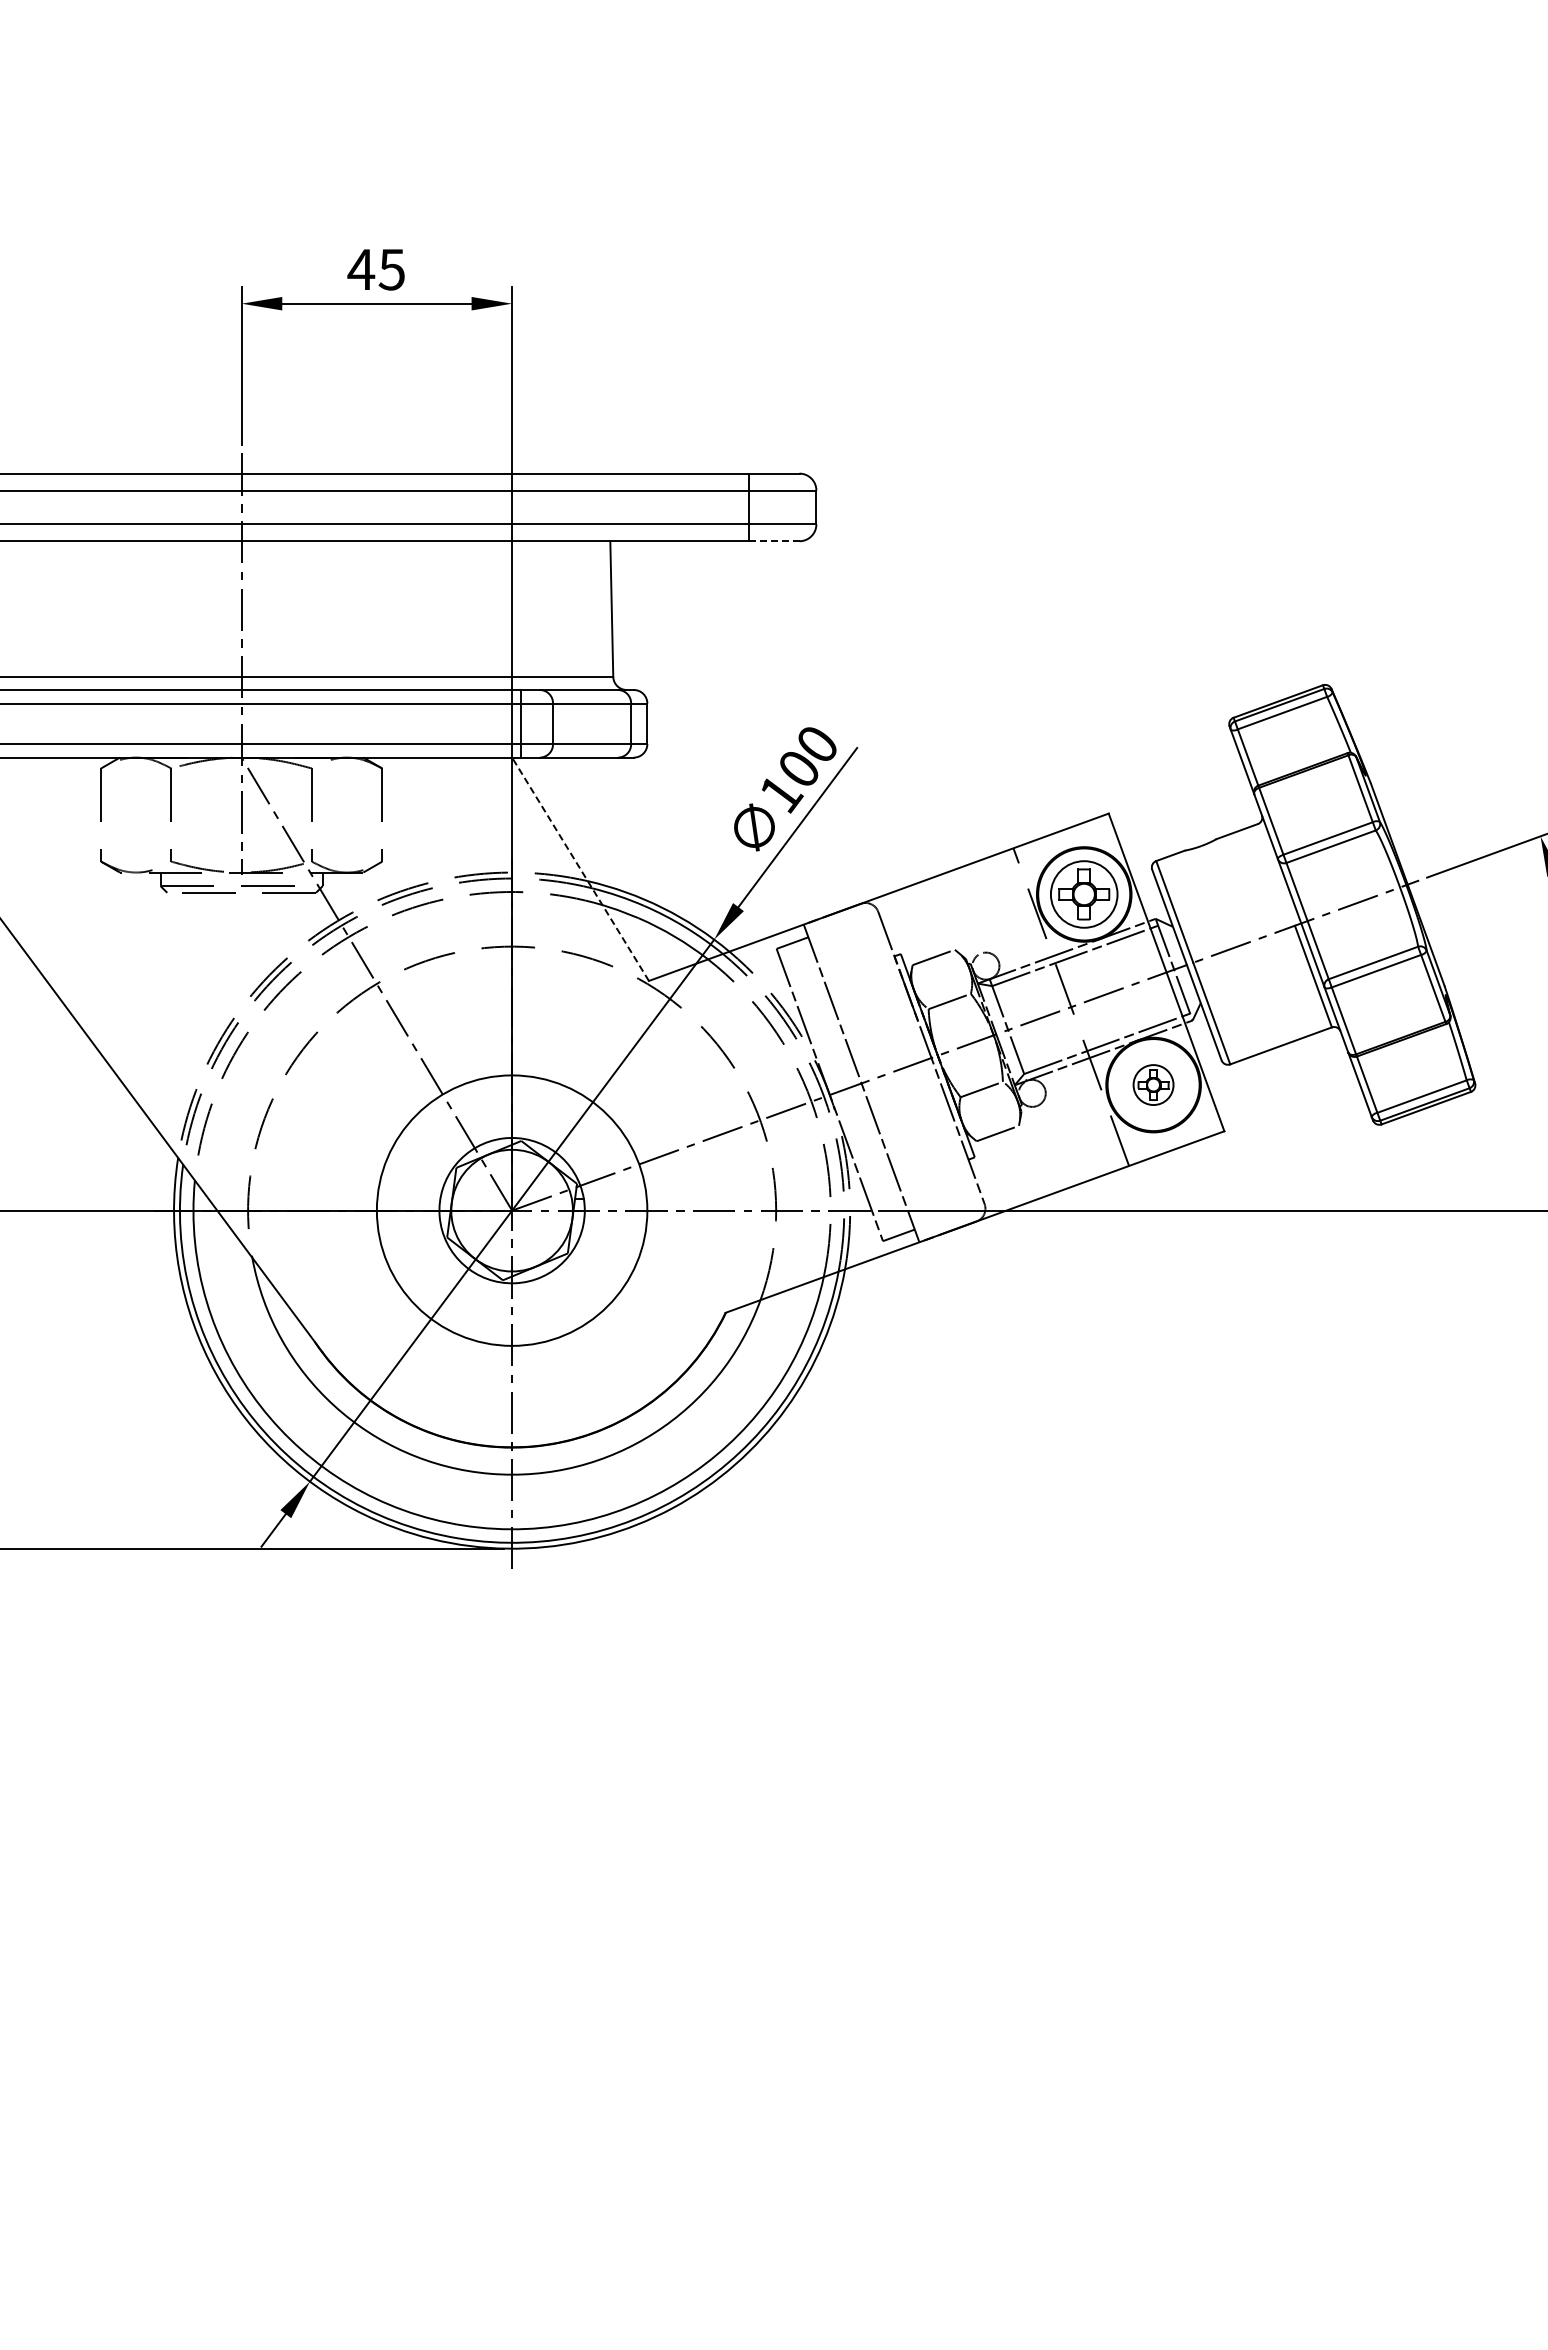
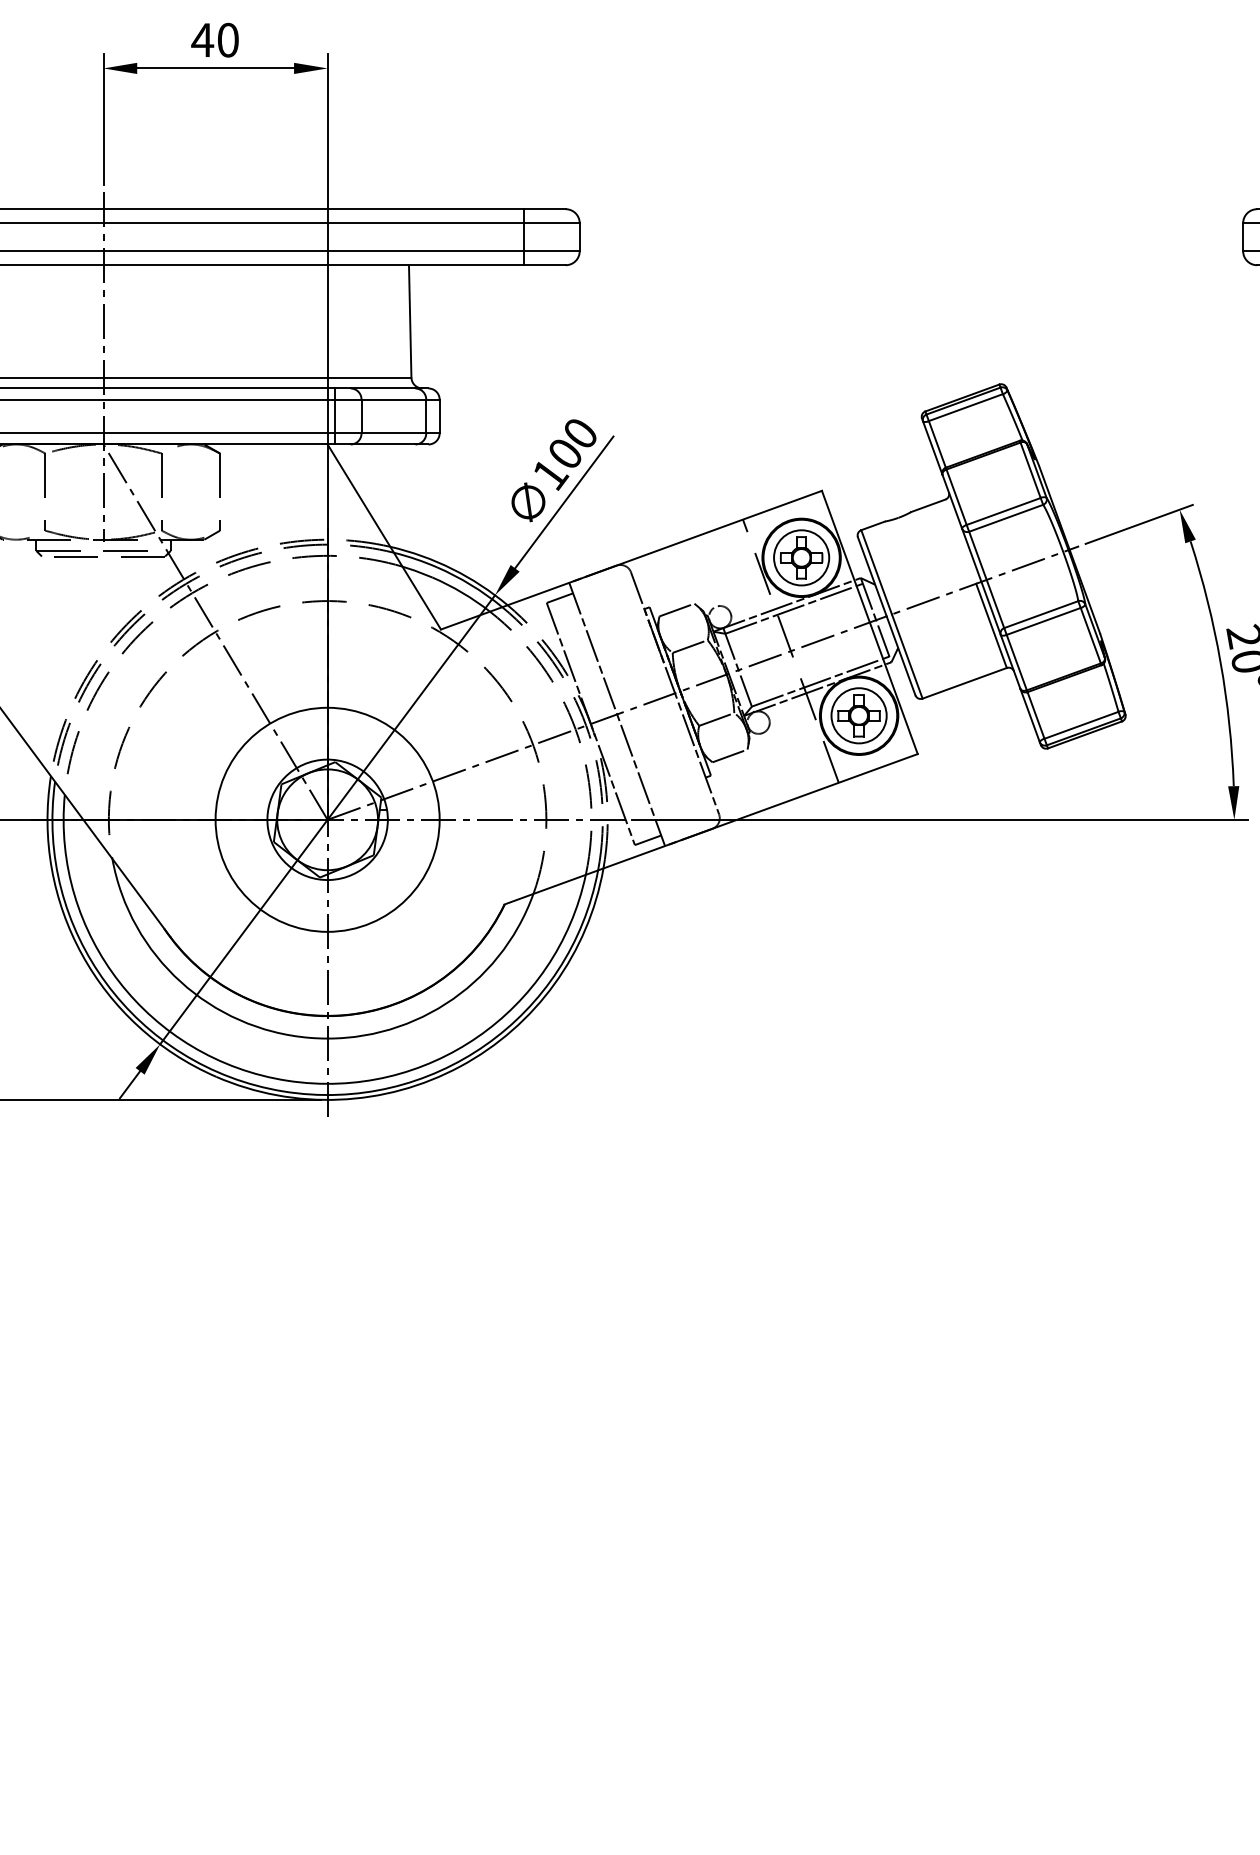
text: (391, 269) -> (227, 40), 45 -> 40
line: (773, 541) -> (544, 265), dashed -> solid
line: (580, 869) -> (384, 537), dashed -> solid
part: (1153, 1084) -> (859, 715), size x1.67

